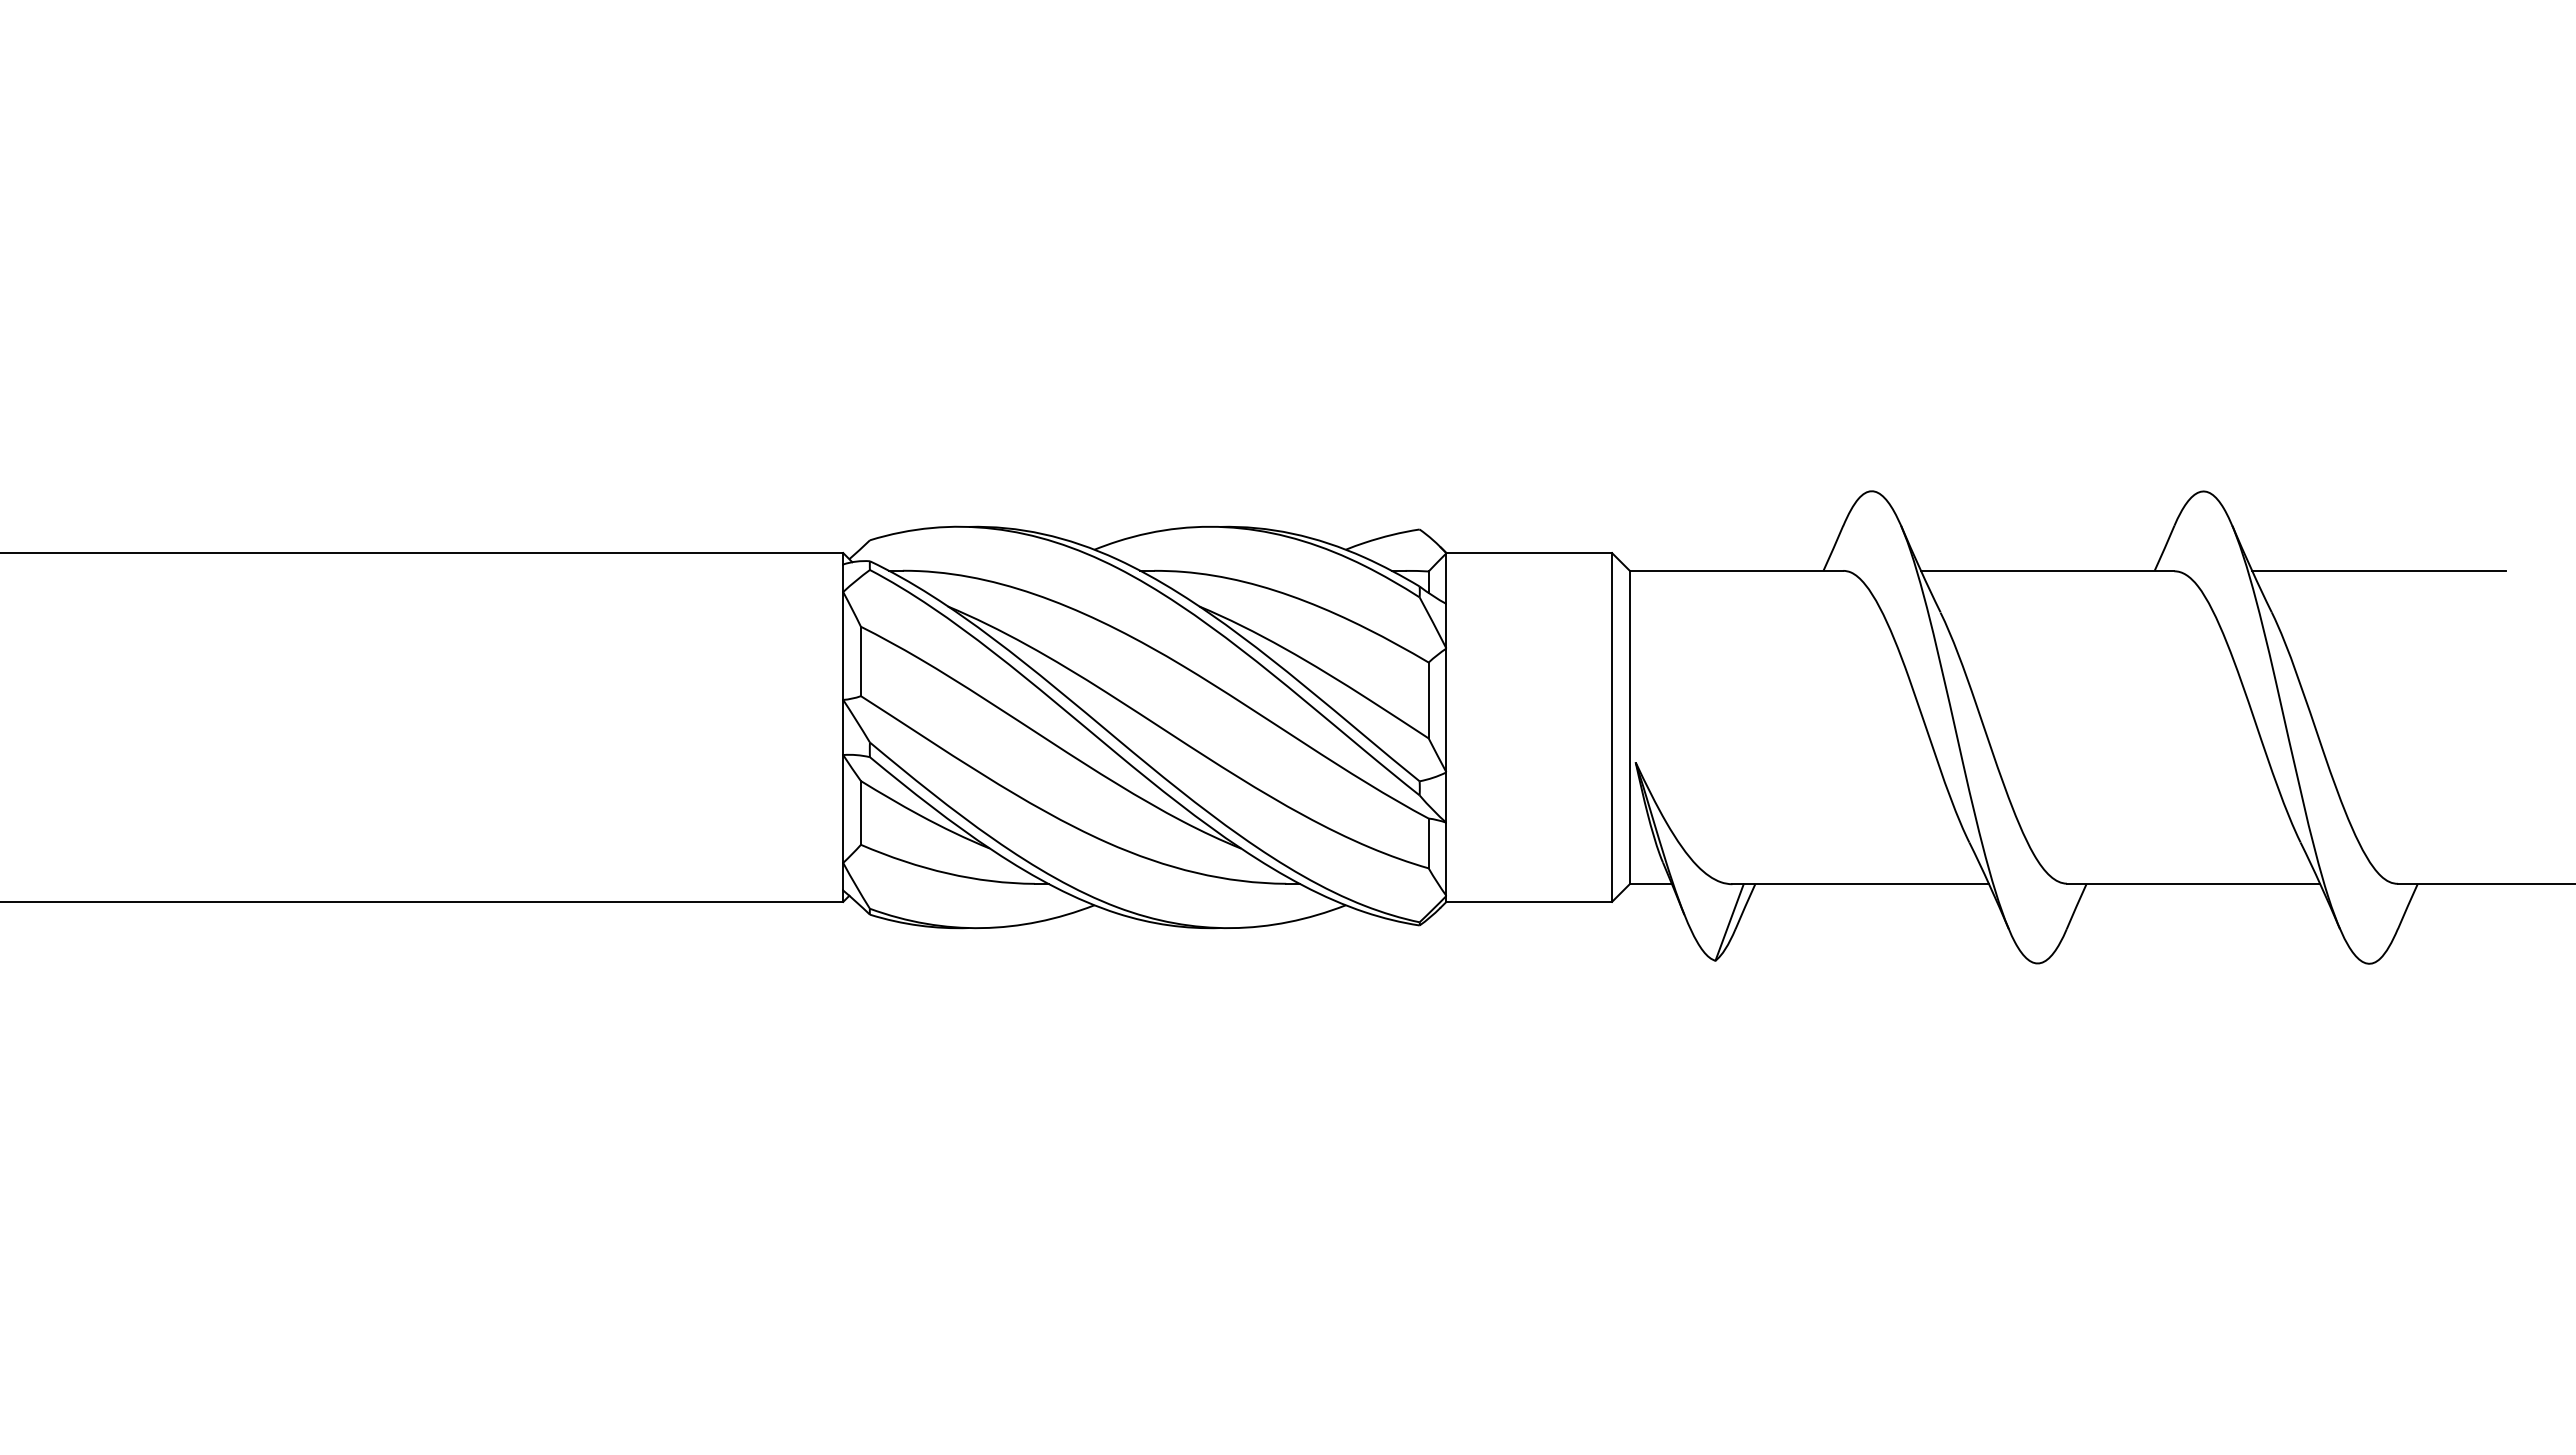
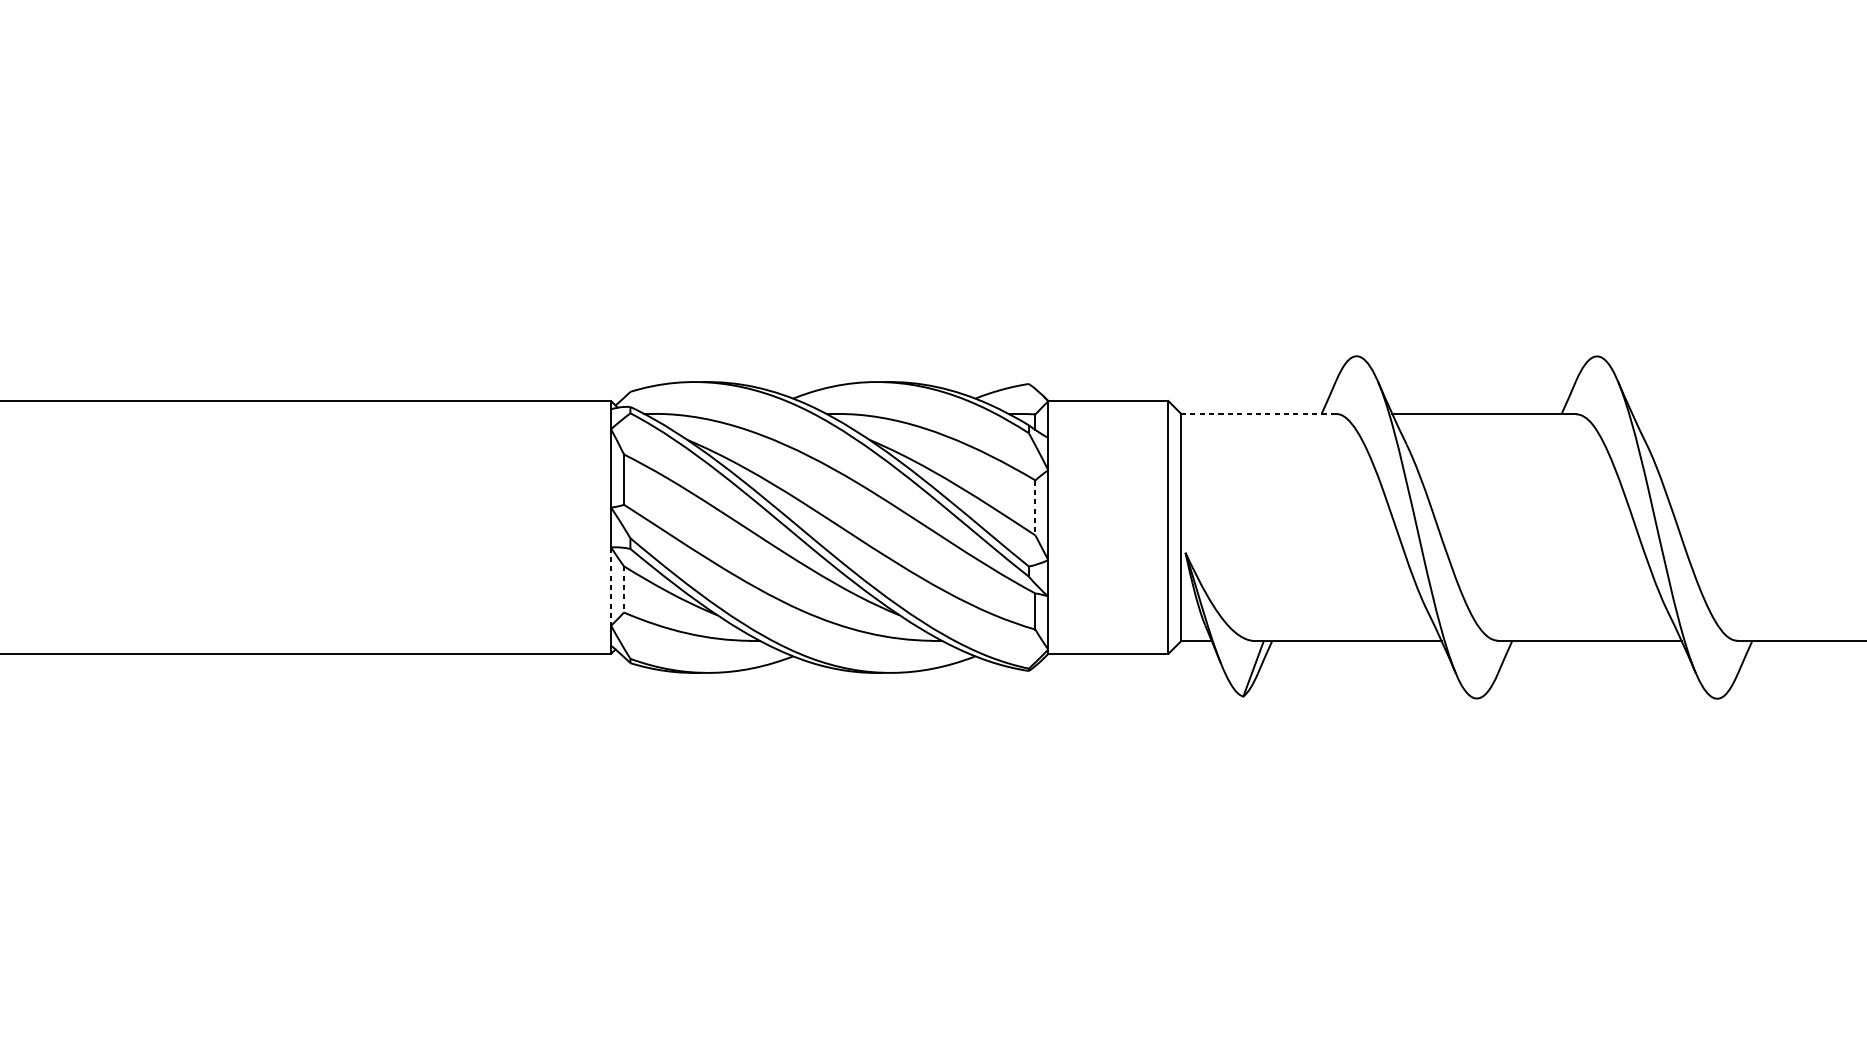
line: (1736, 570) -> (1258, 413), solid -> dashed
line: (2378, 570) -> (1723, 413), removed
line: (1428, 700) -> (1035, 507), solid -> dashed
line: (843, 808) -> (611, 586), solid -> dashed
line: (860, 812) -> (623, 589), solid -> dashed

